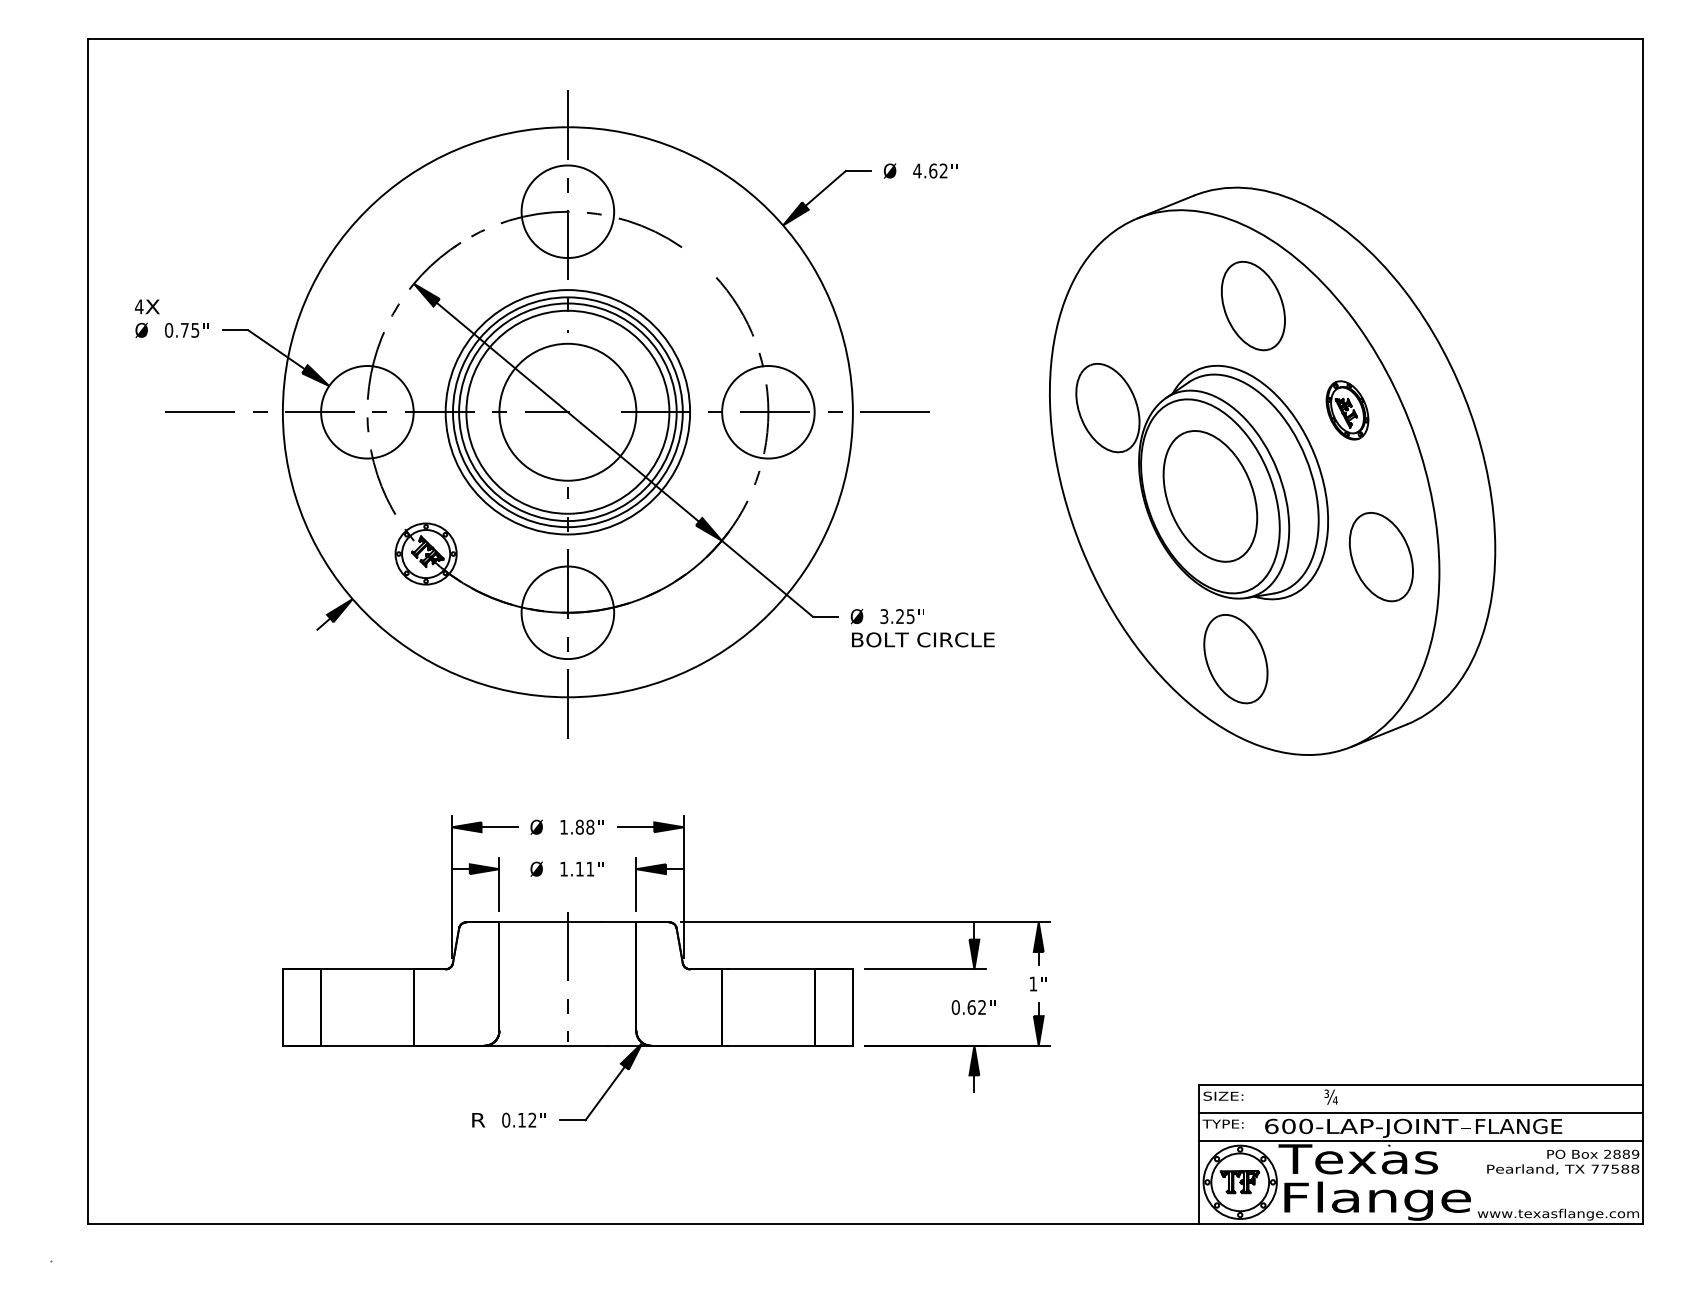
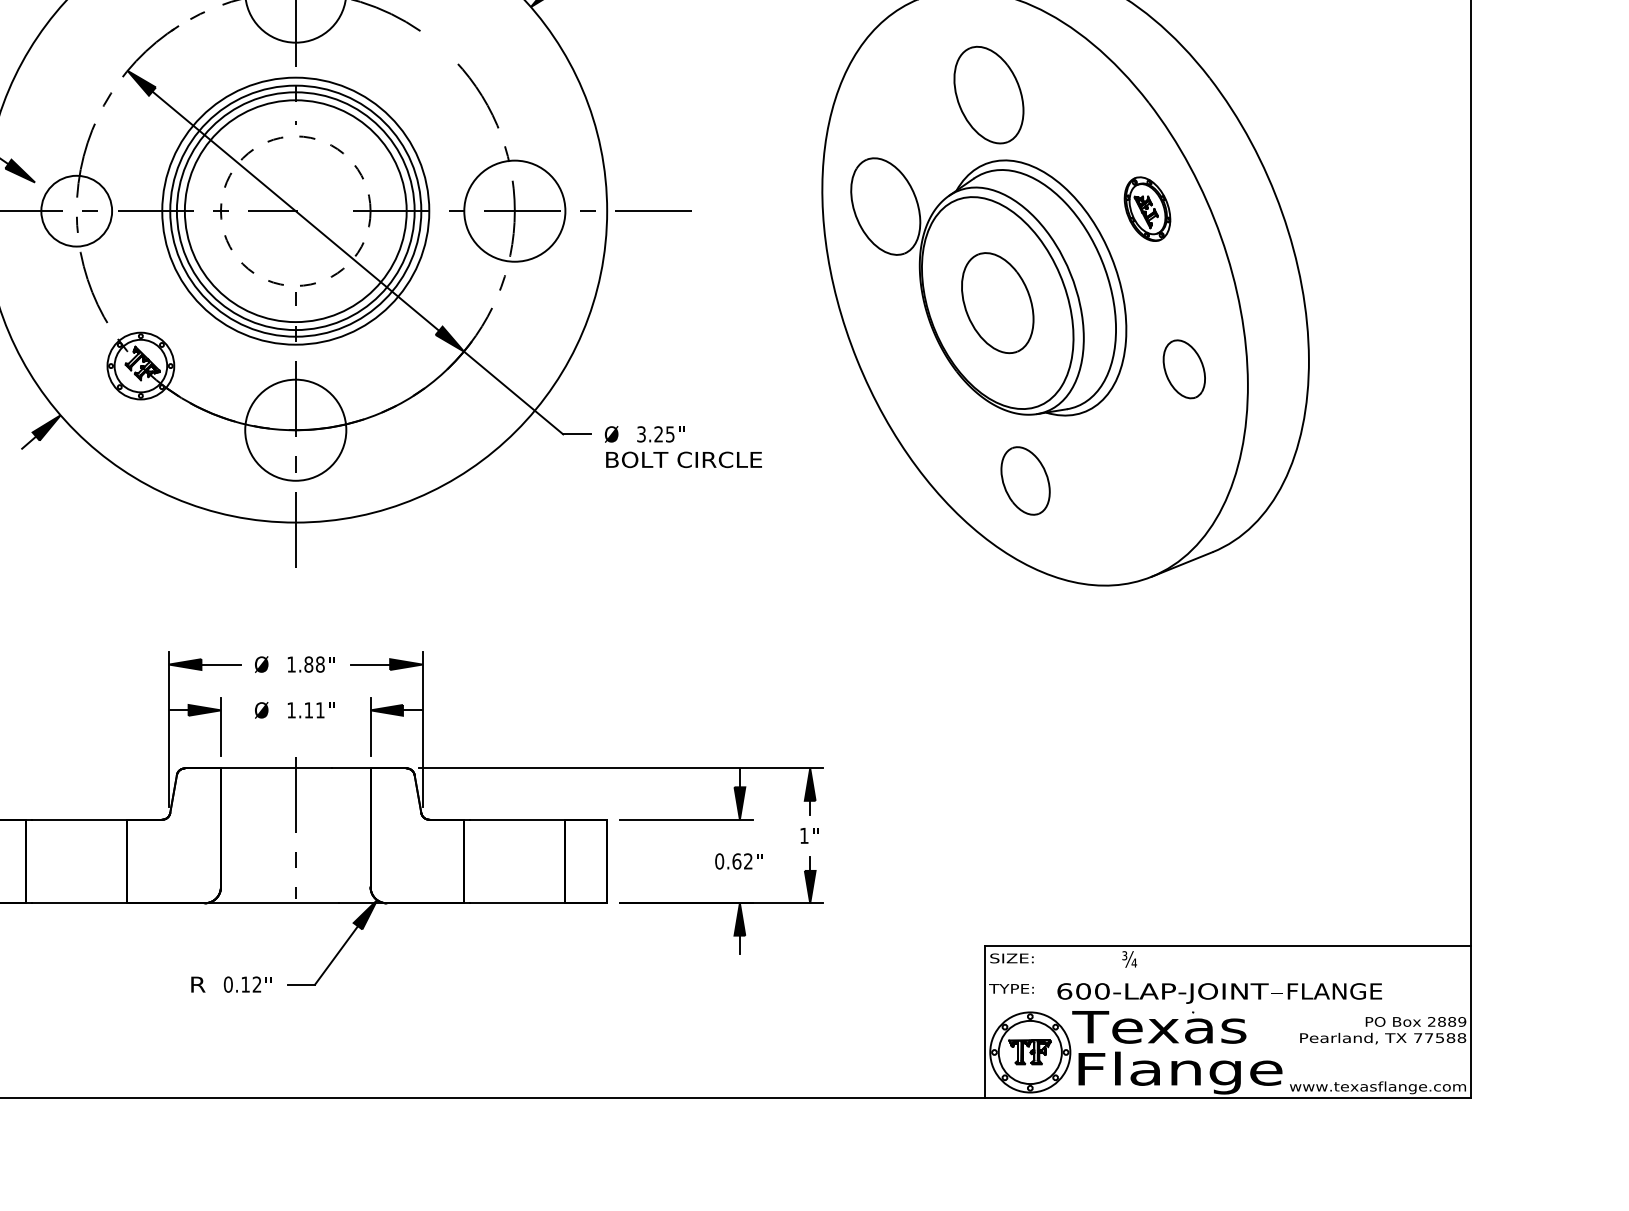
part: (1252, 305) -> (987, 94), moved
circle: (567, 411) -> (295, 210), solid -> dashed
circle: (367, 412) -> (76, 211), size x0.7
part: (1210, 496) -> (997, 303), size x0.7
part: (1380, 556) -> (1183, 368), size x0.6
part: (1235, 659) -> (1025, 481), size x0.7
line: (1420, 1112) -> (1227, 976), removed
line: (1420, 1140) -> (1227, 1006), removed

